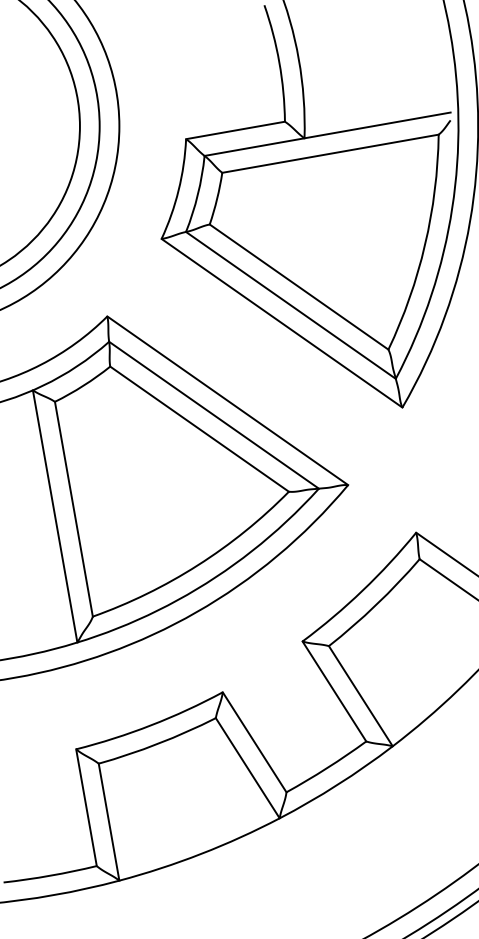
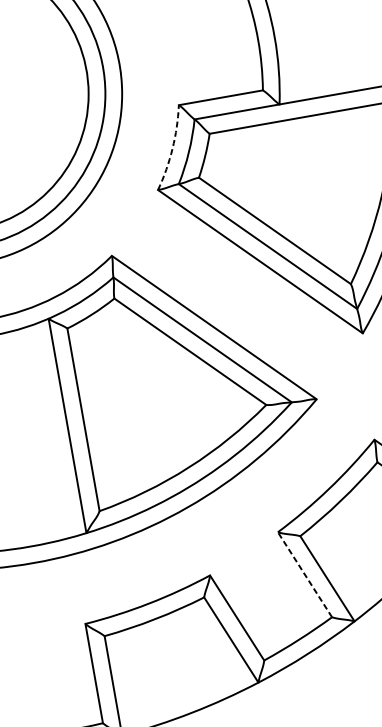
arc: (178, 190) -> (172, 148), solid -> dashed
line: (334, 691) -> (305, 574), solid -> dashed

